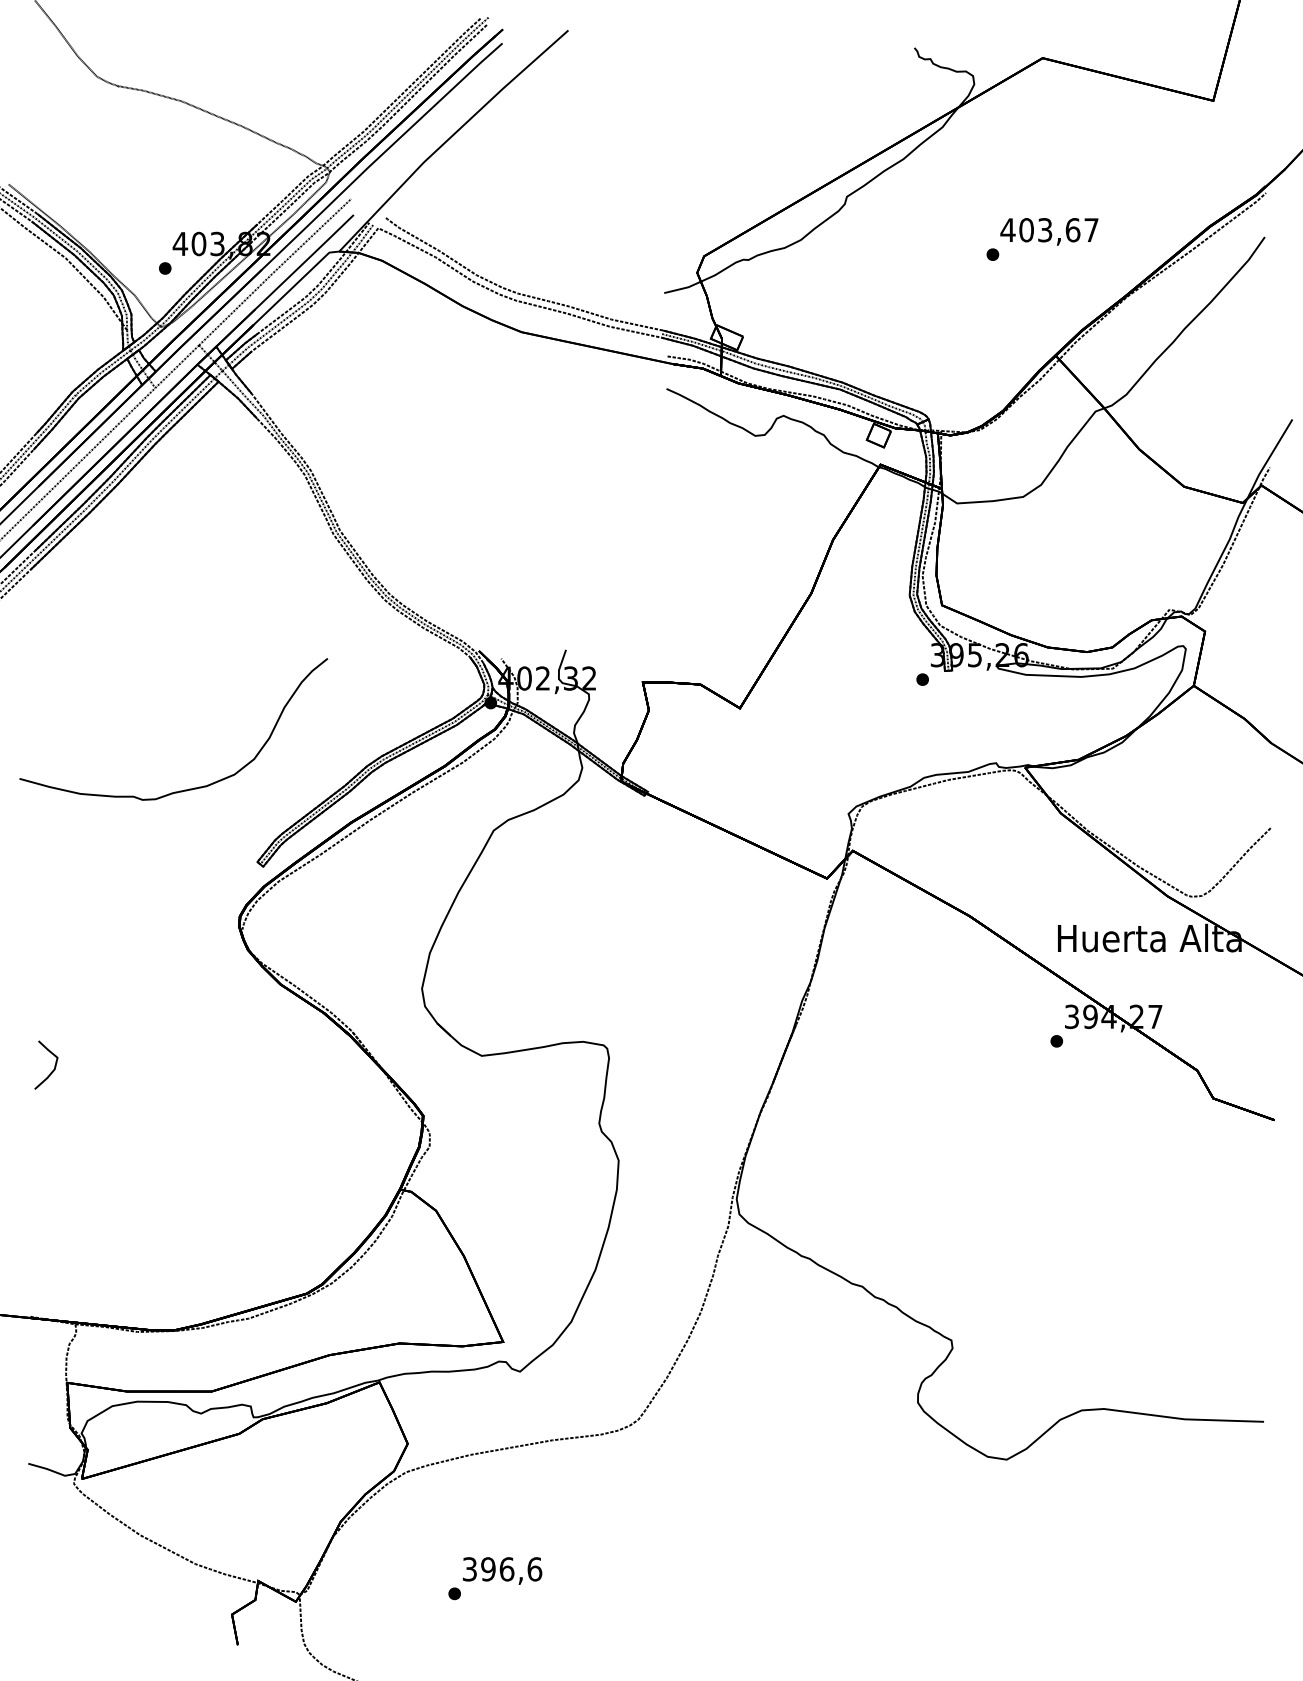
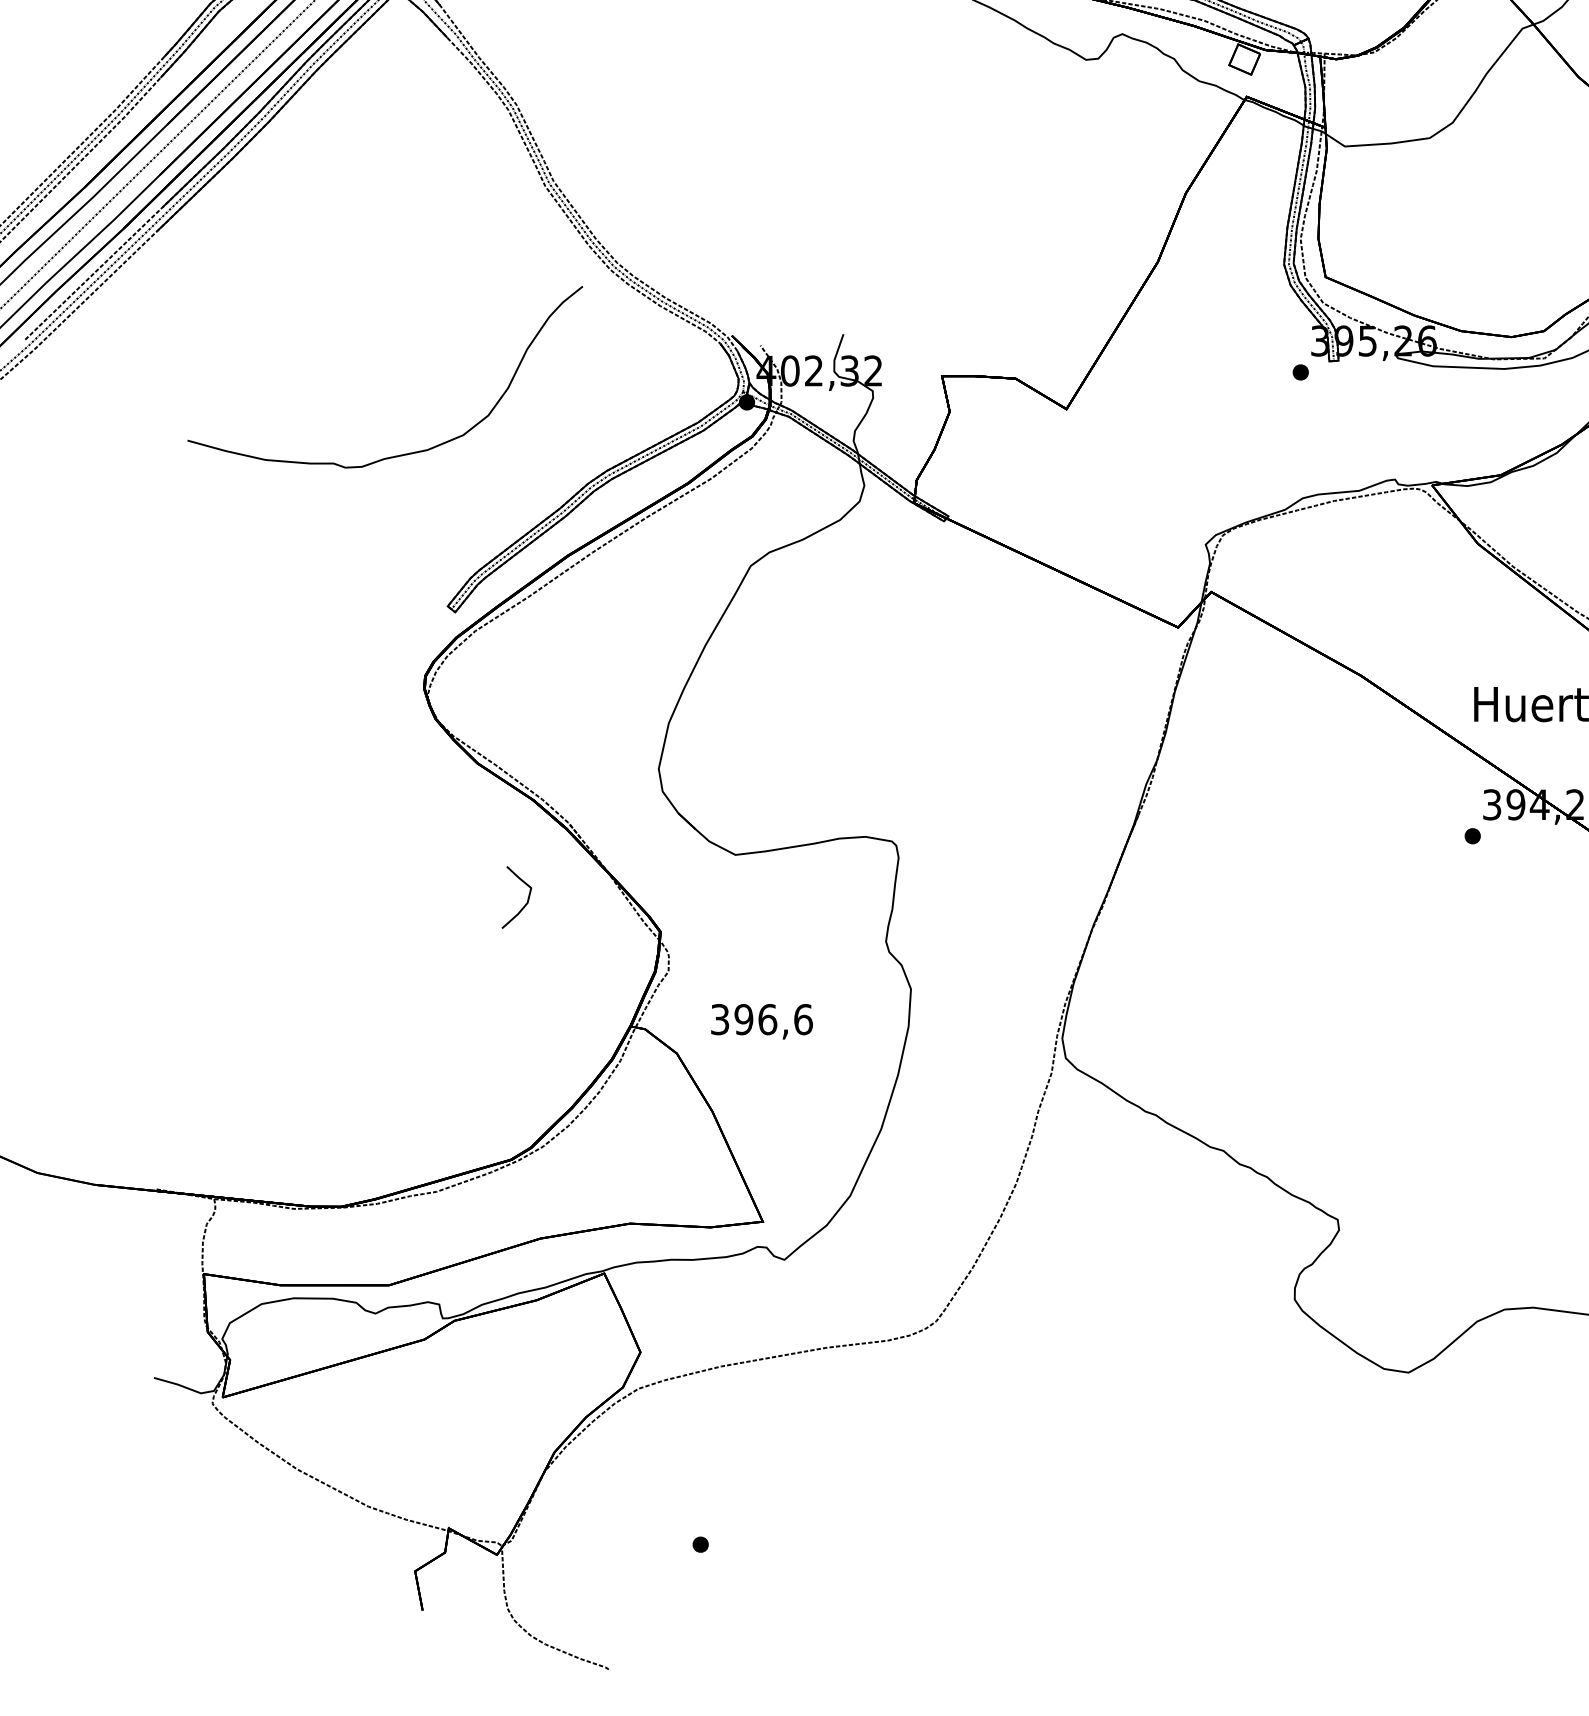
curve: (184, 789) -> (399, 454), moved
curve: (54, 1065) -> (527, 897), moved
text: (502, 1570) -> (761, 1021), moved

